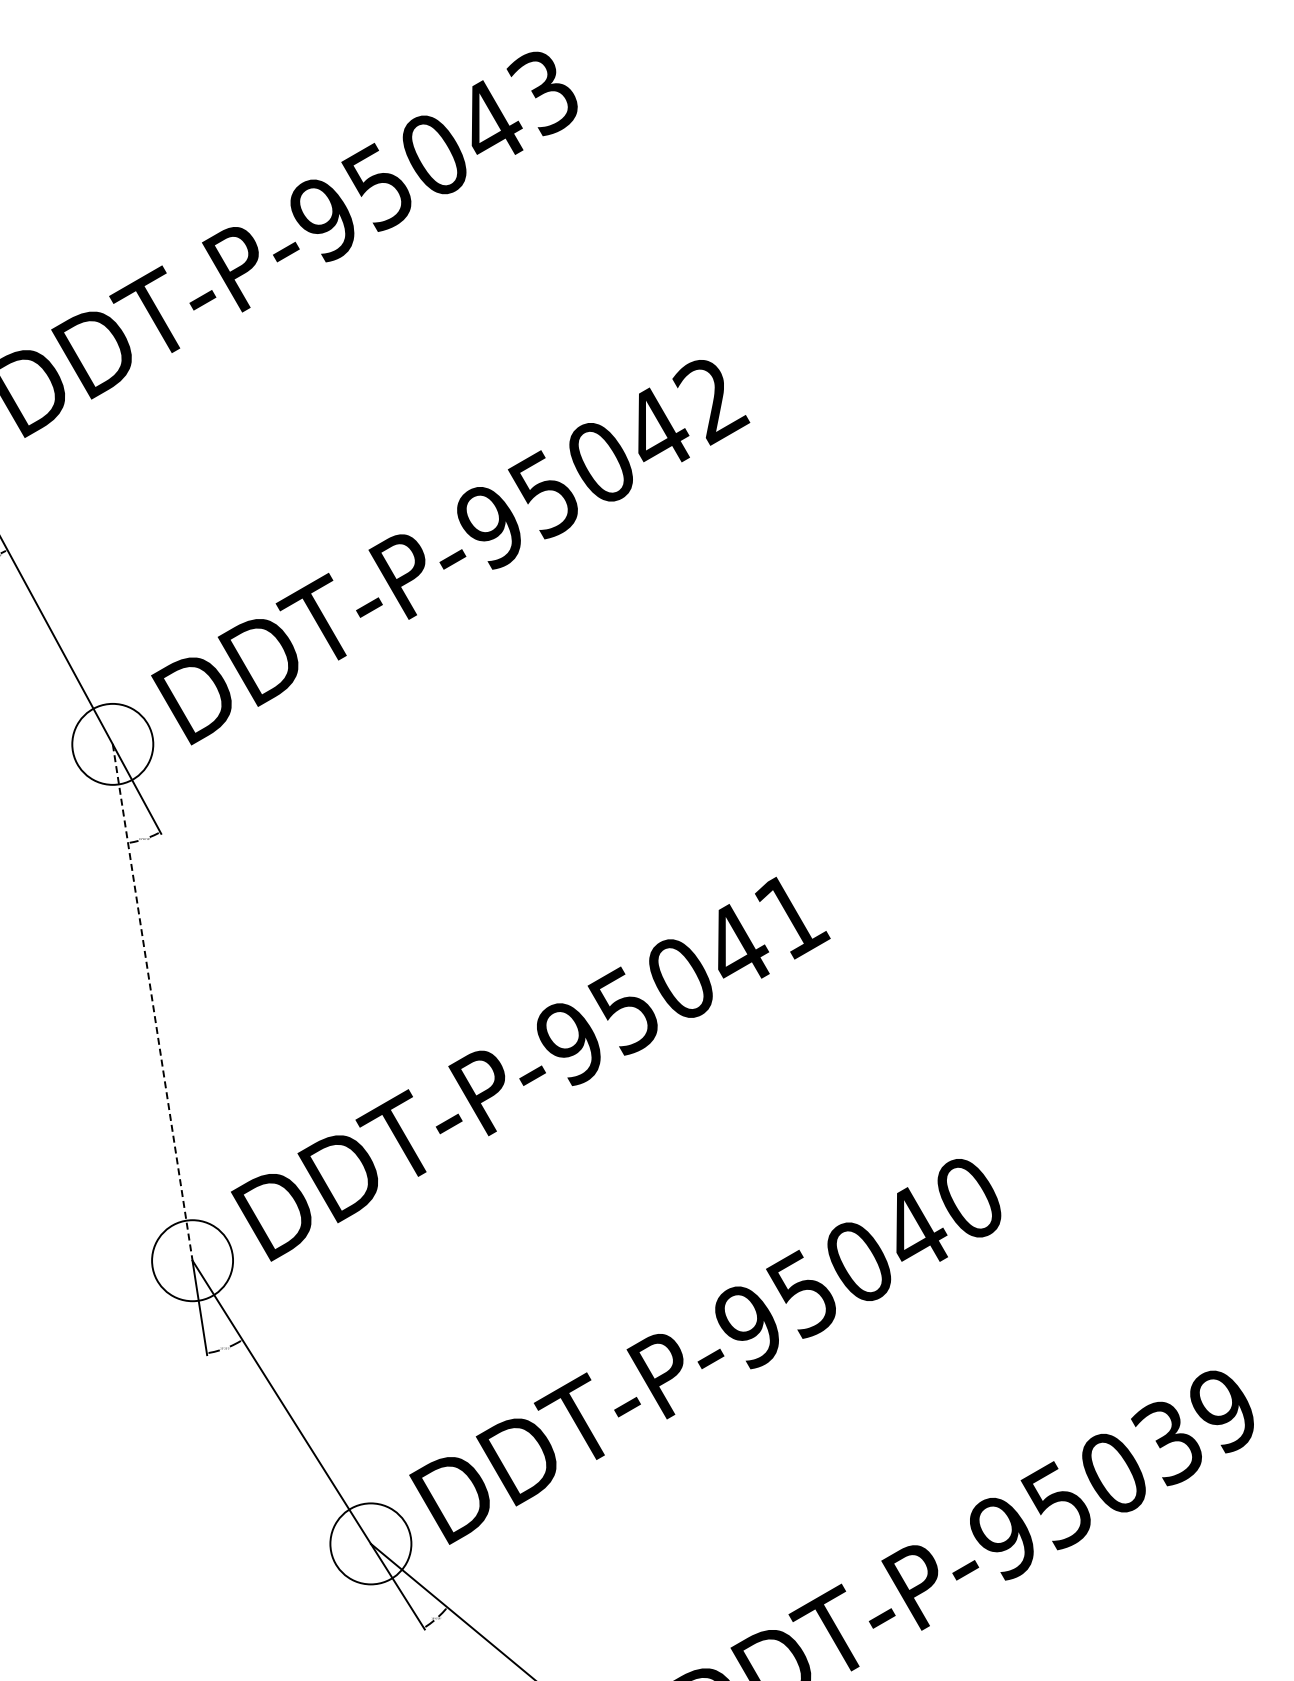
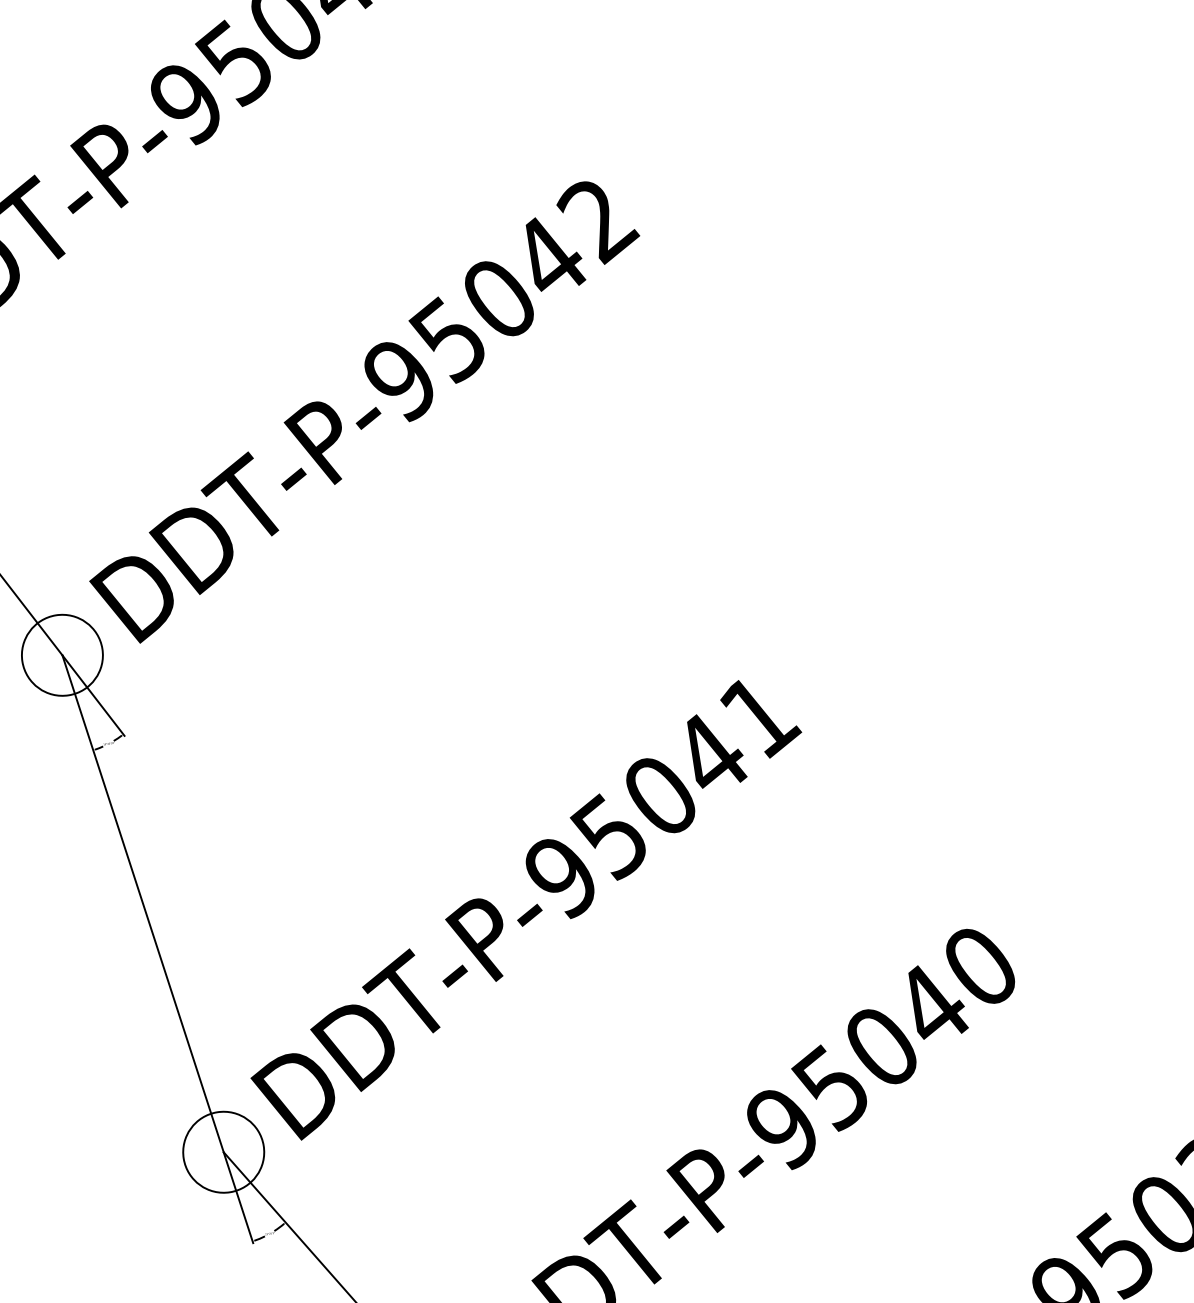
line: (152, 1003) -> (143, 904), dashed -> solid

